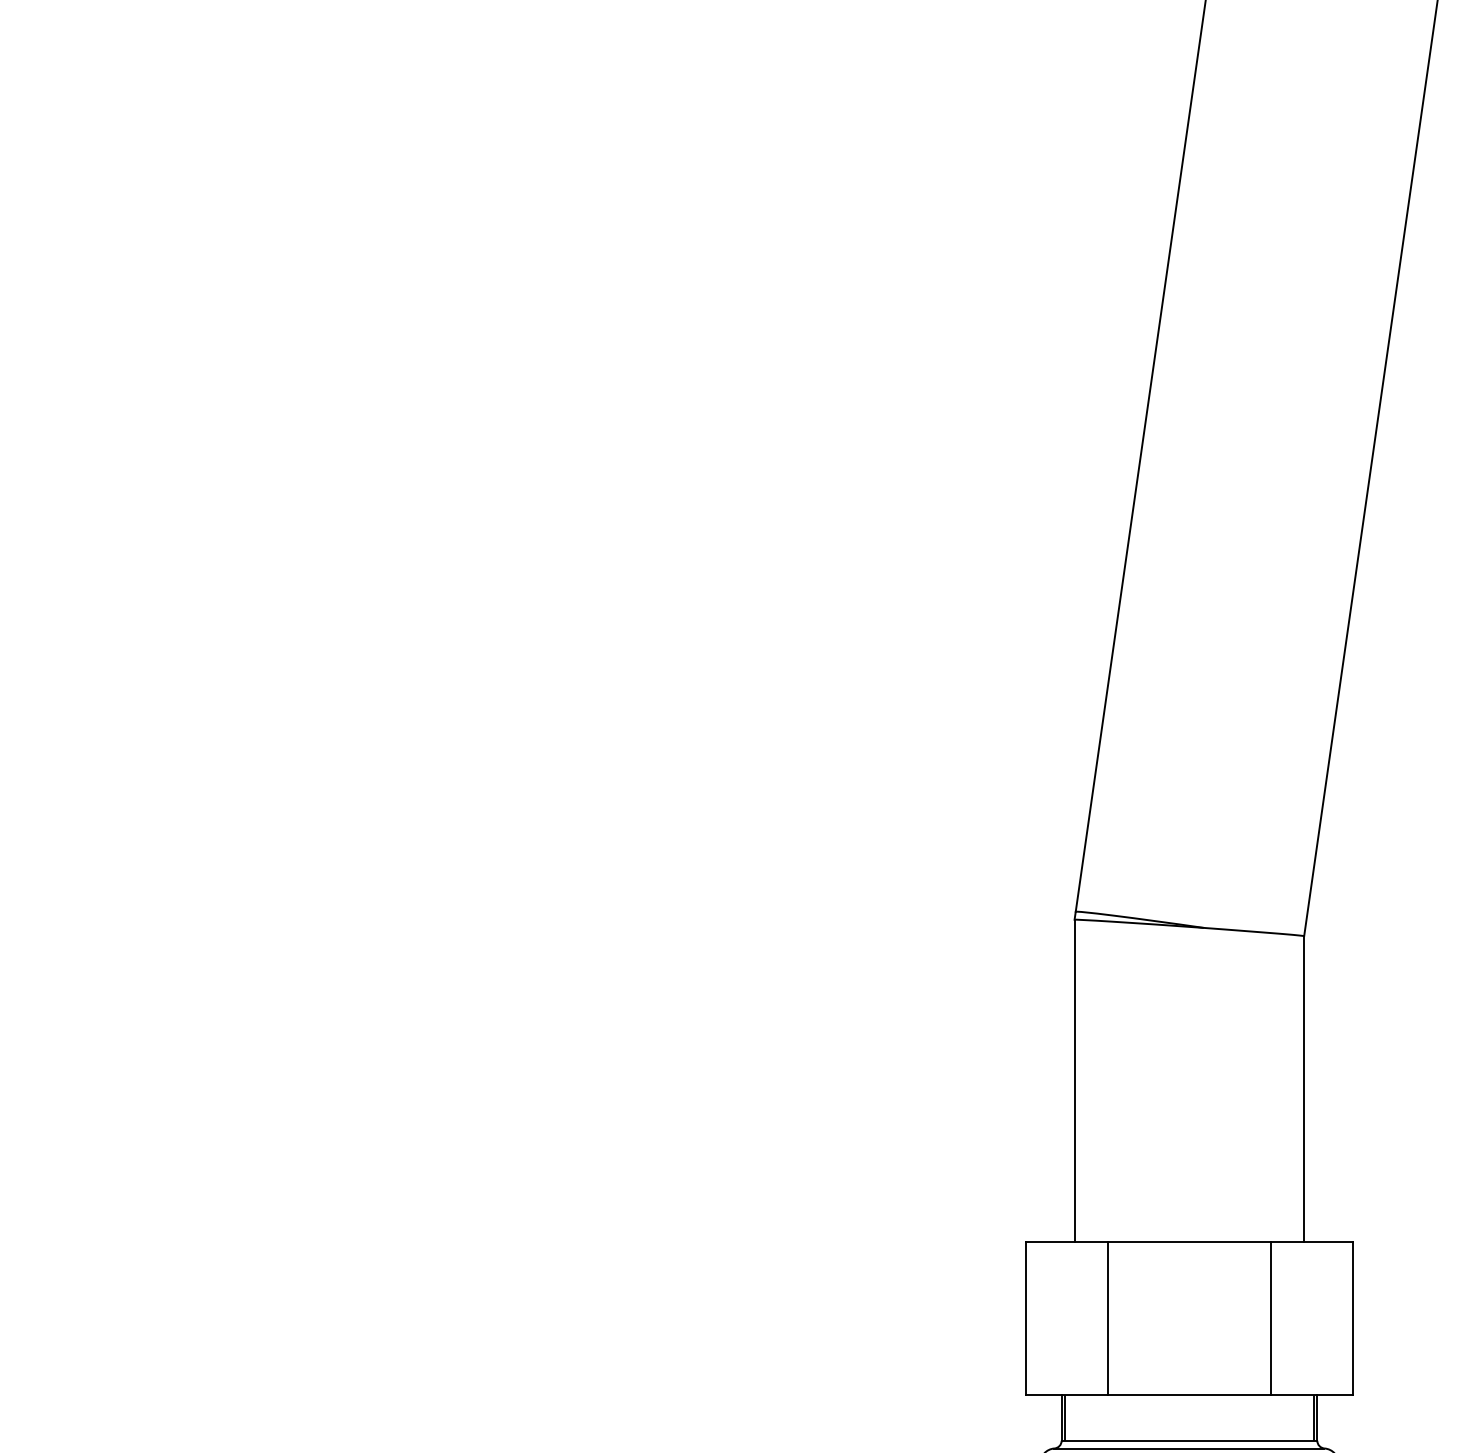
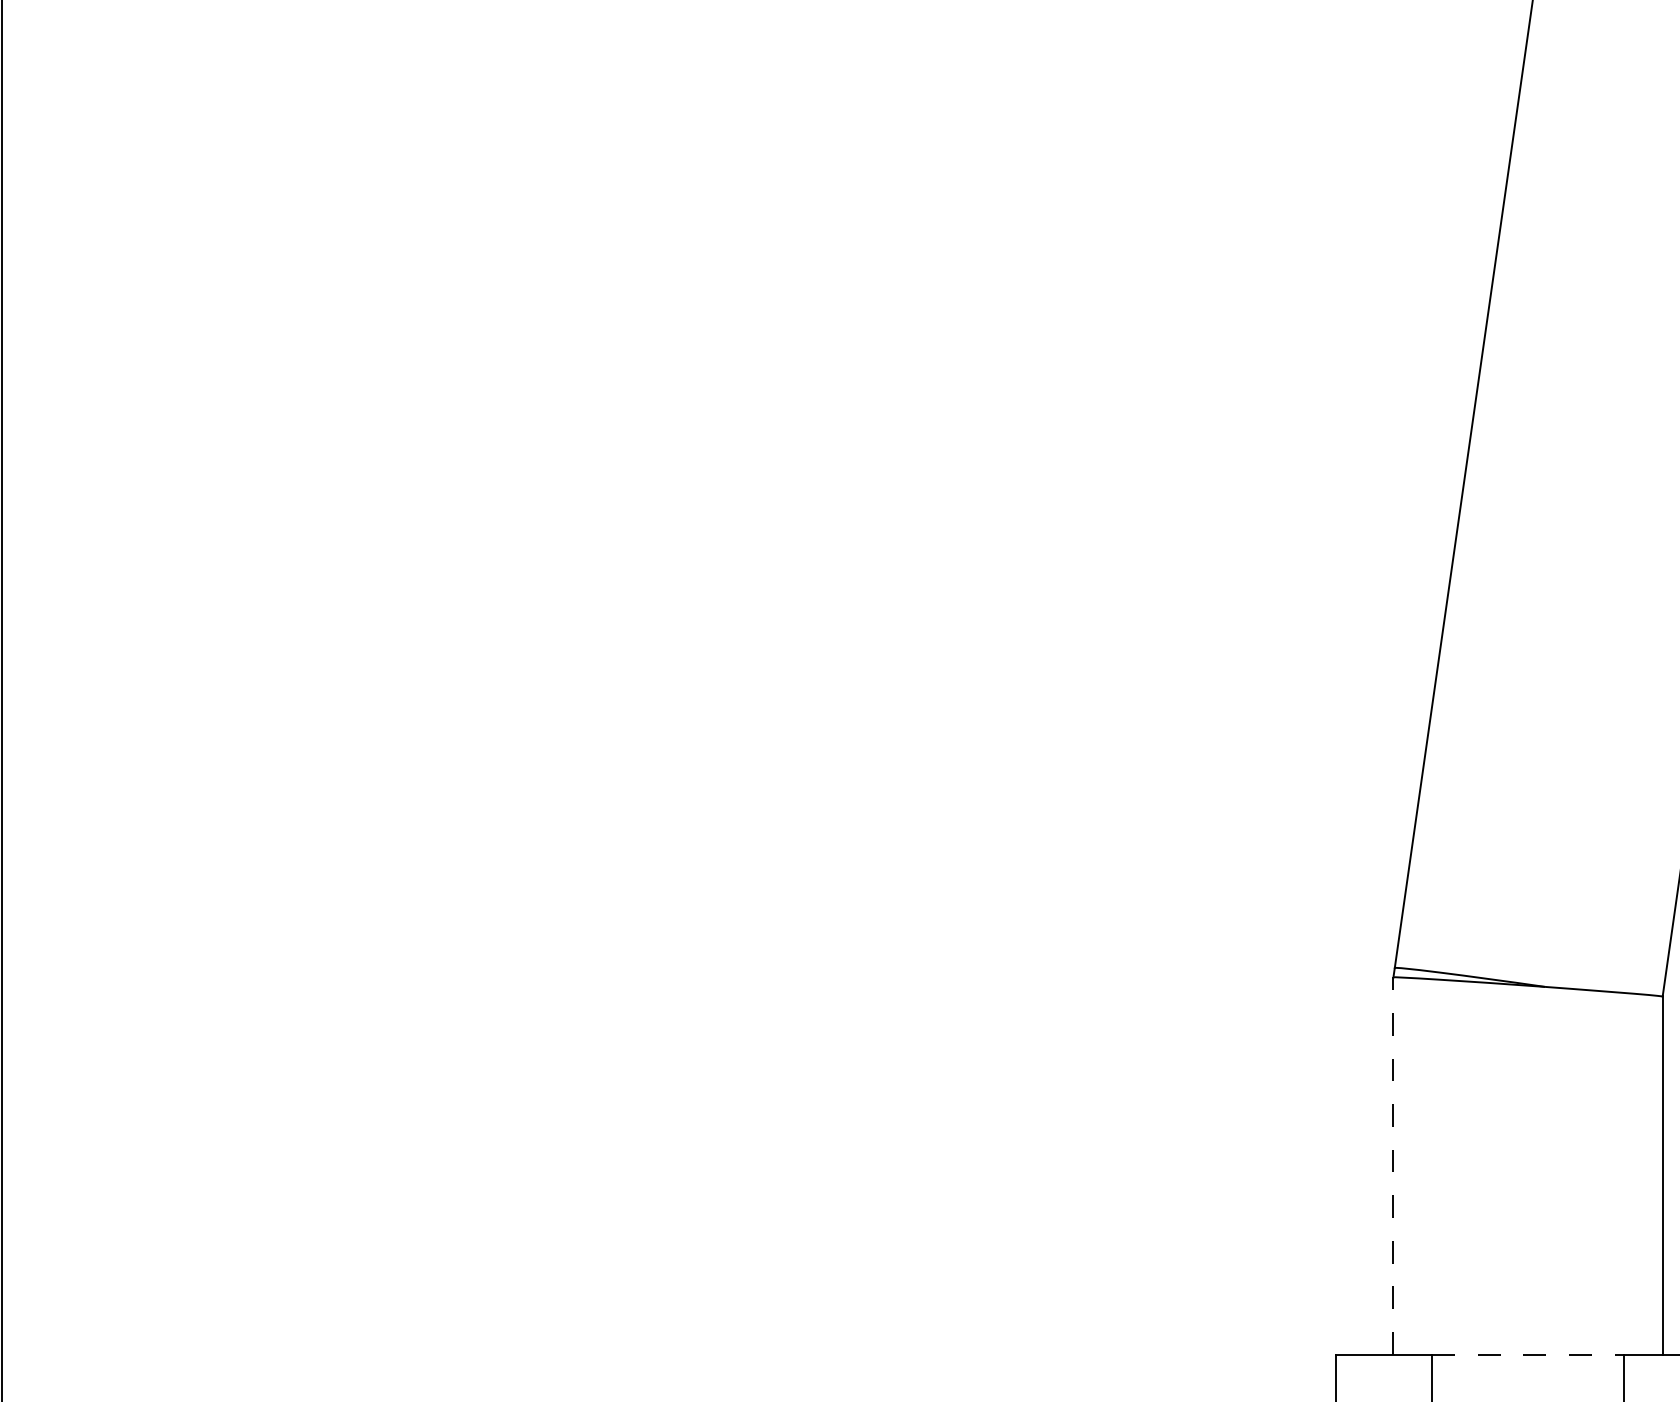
line: (1074, 1080) -> (1393, 1165), solid -> dashed
line: (1189, 1241) -> (1528, 1354), solid -> dashed

